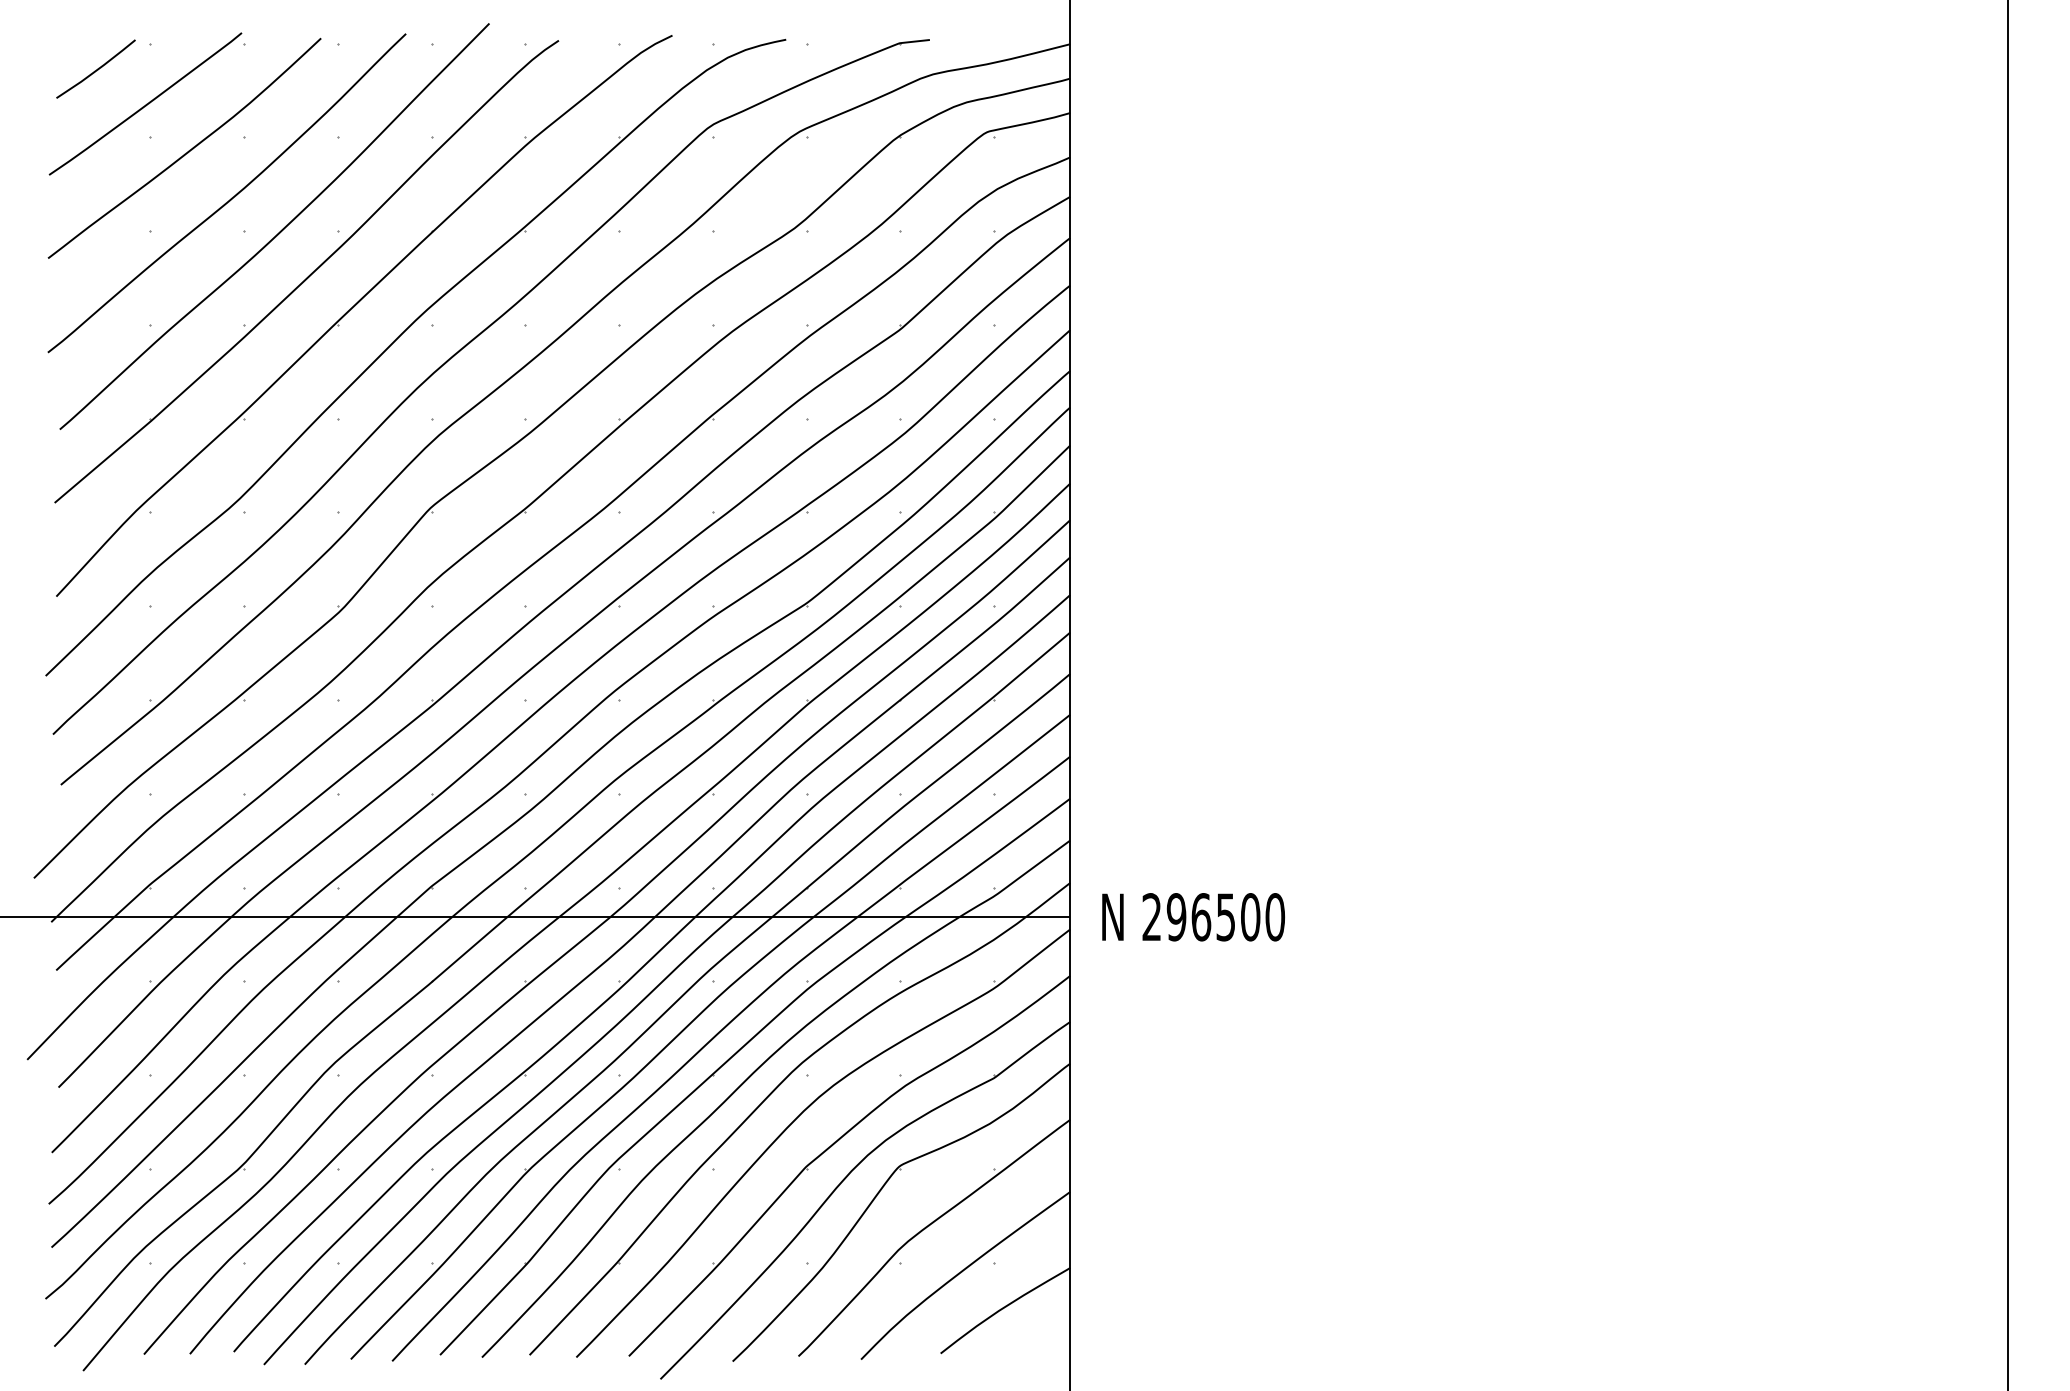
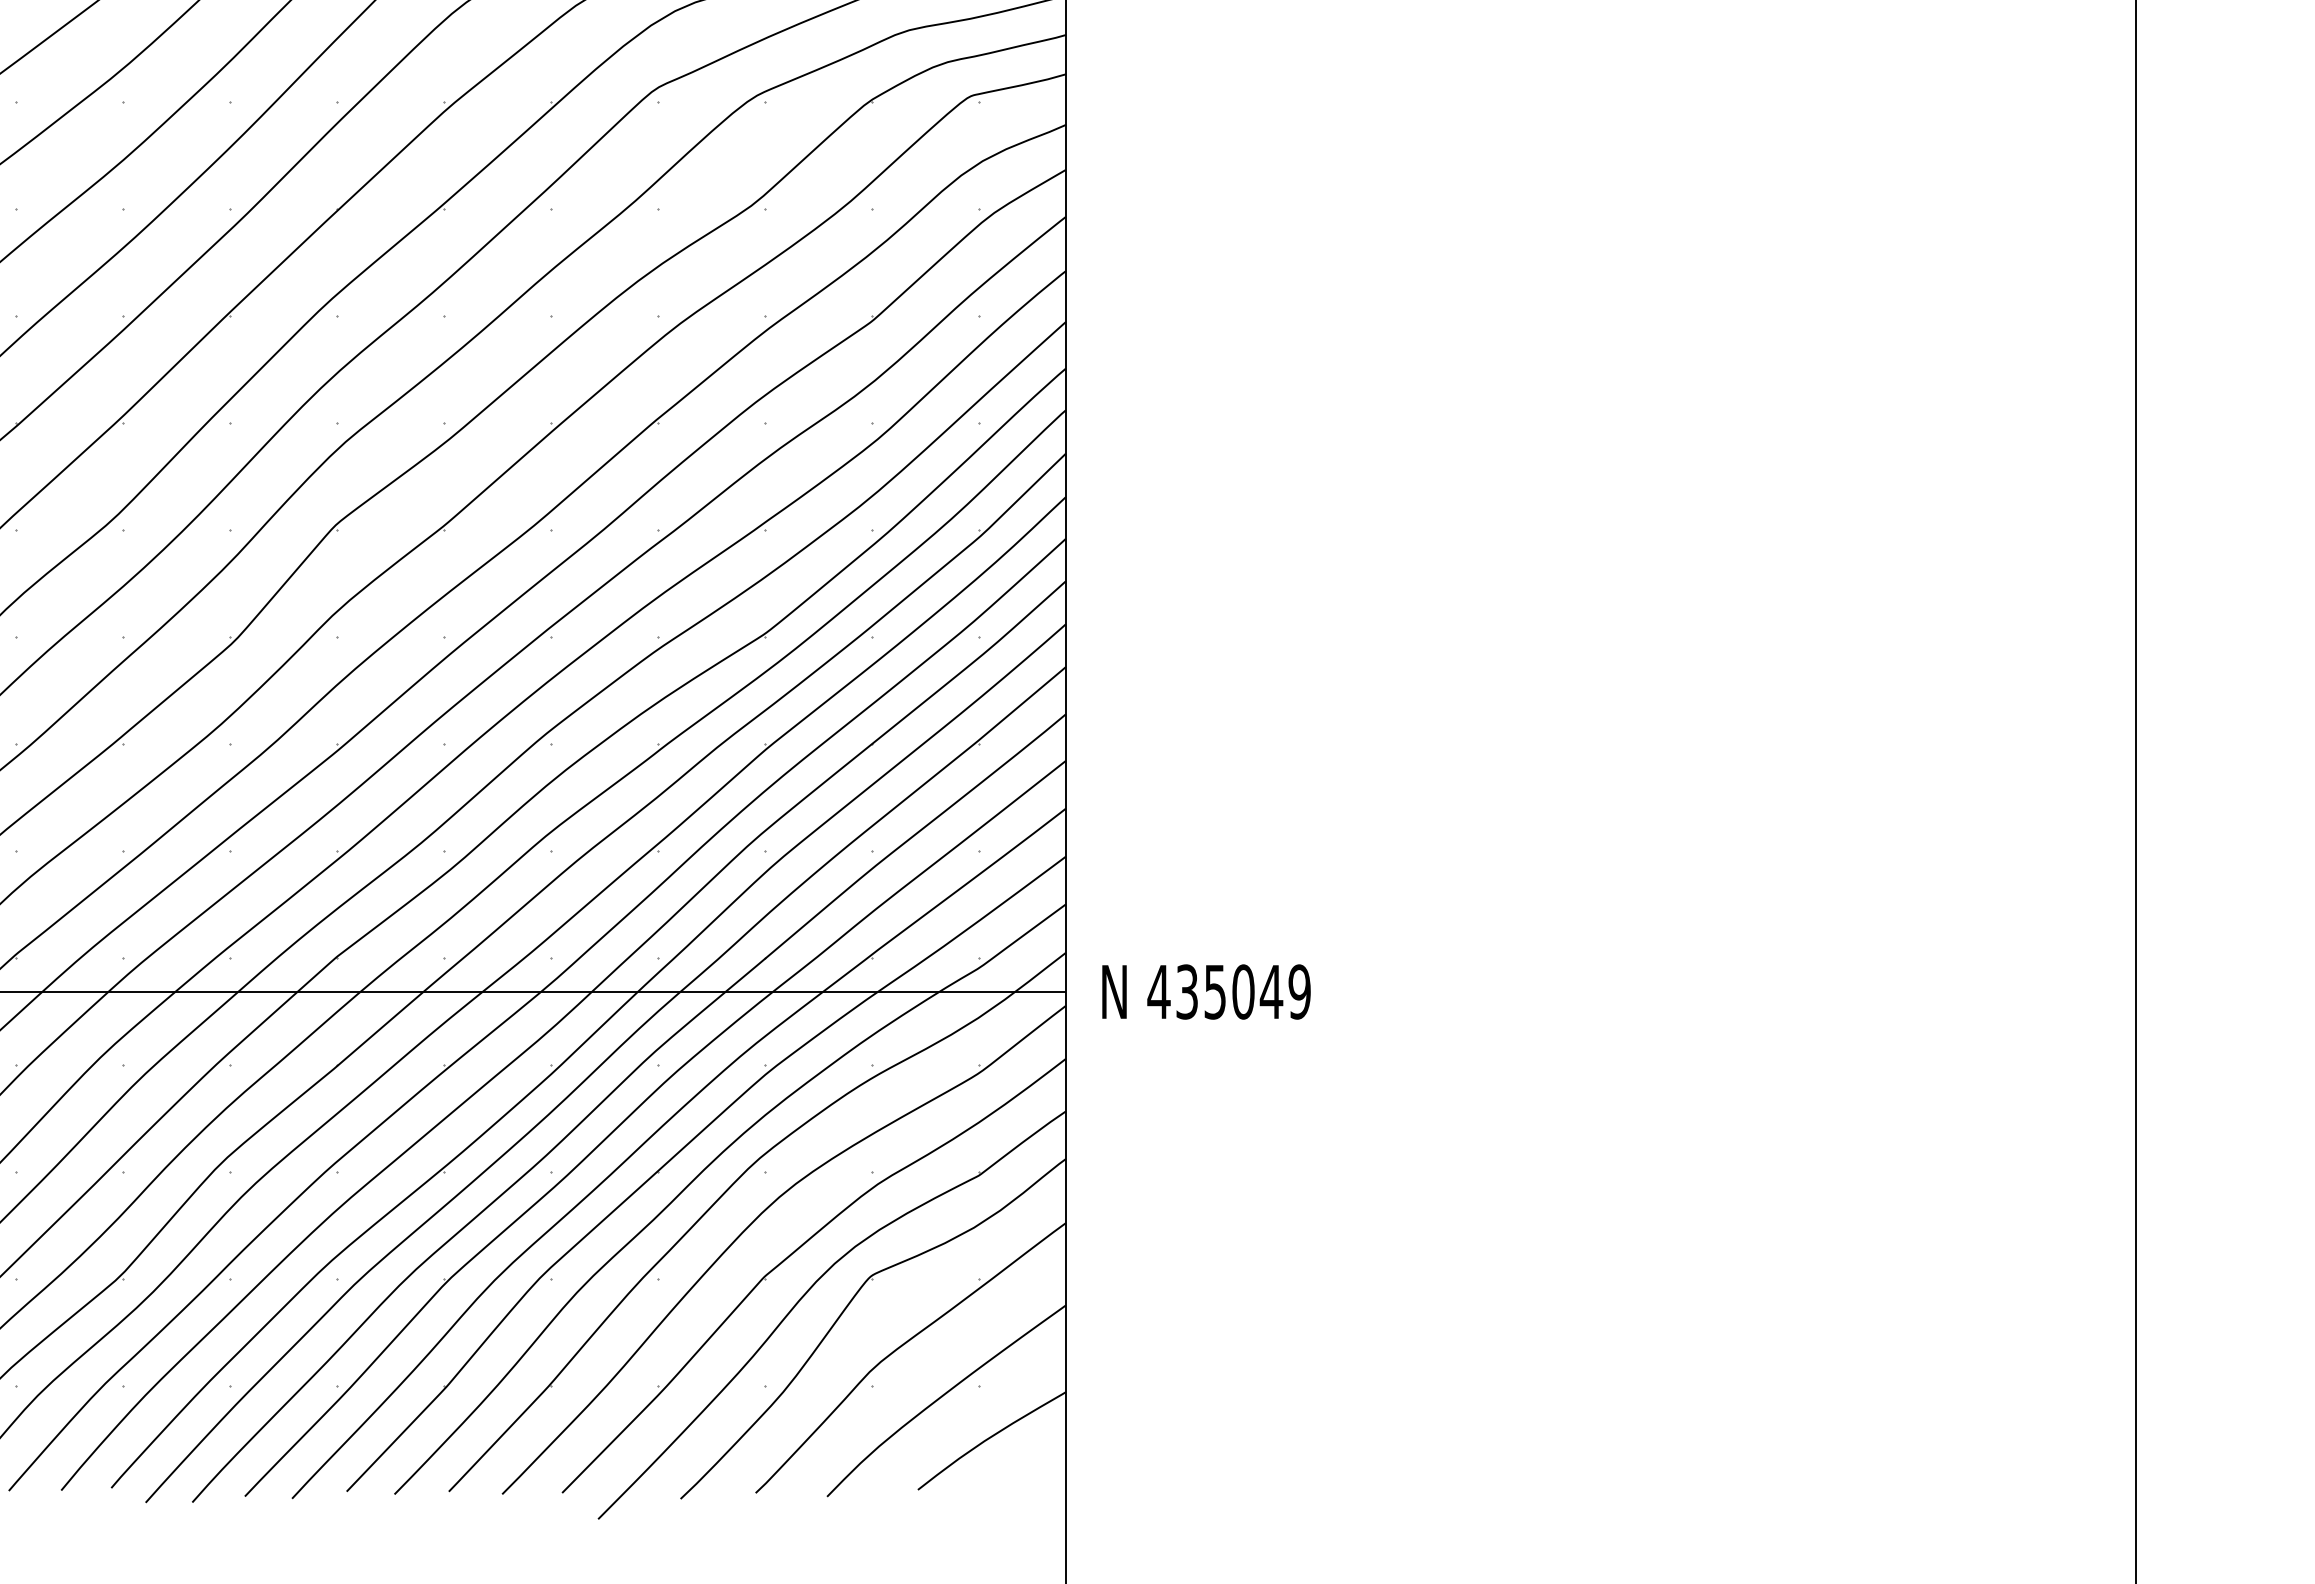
text: (1213, 917) -> (1229, 992), 296500 -> 435049

